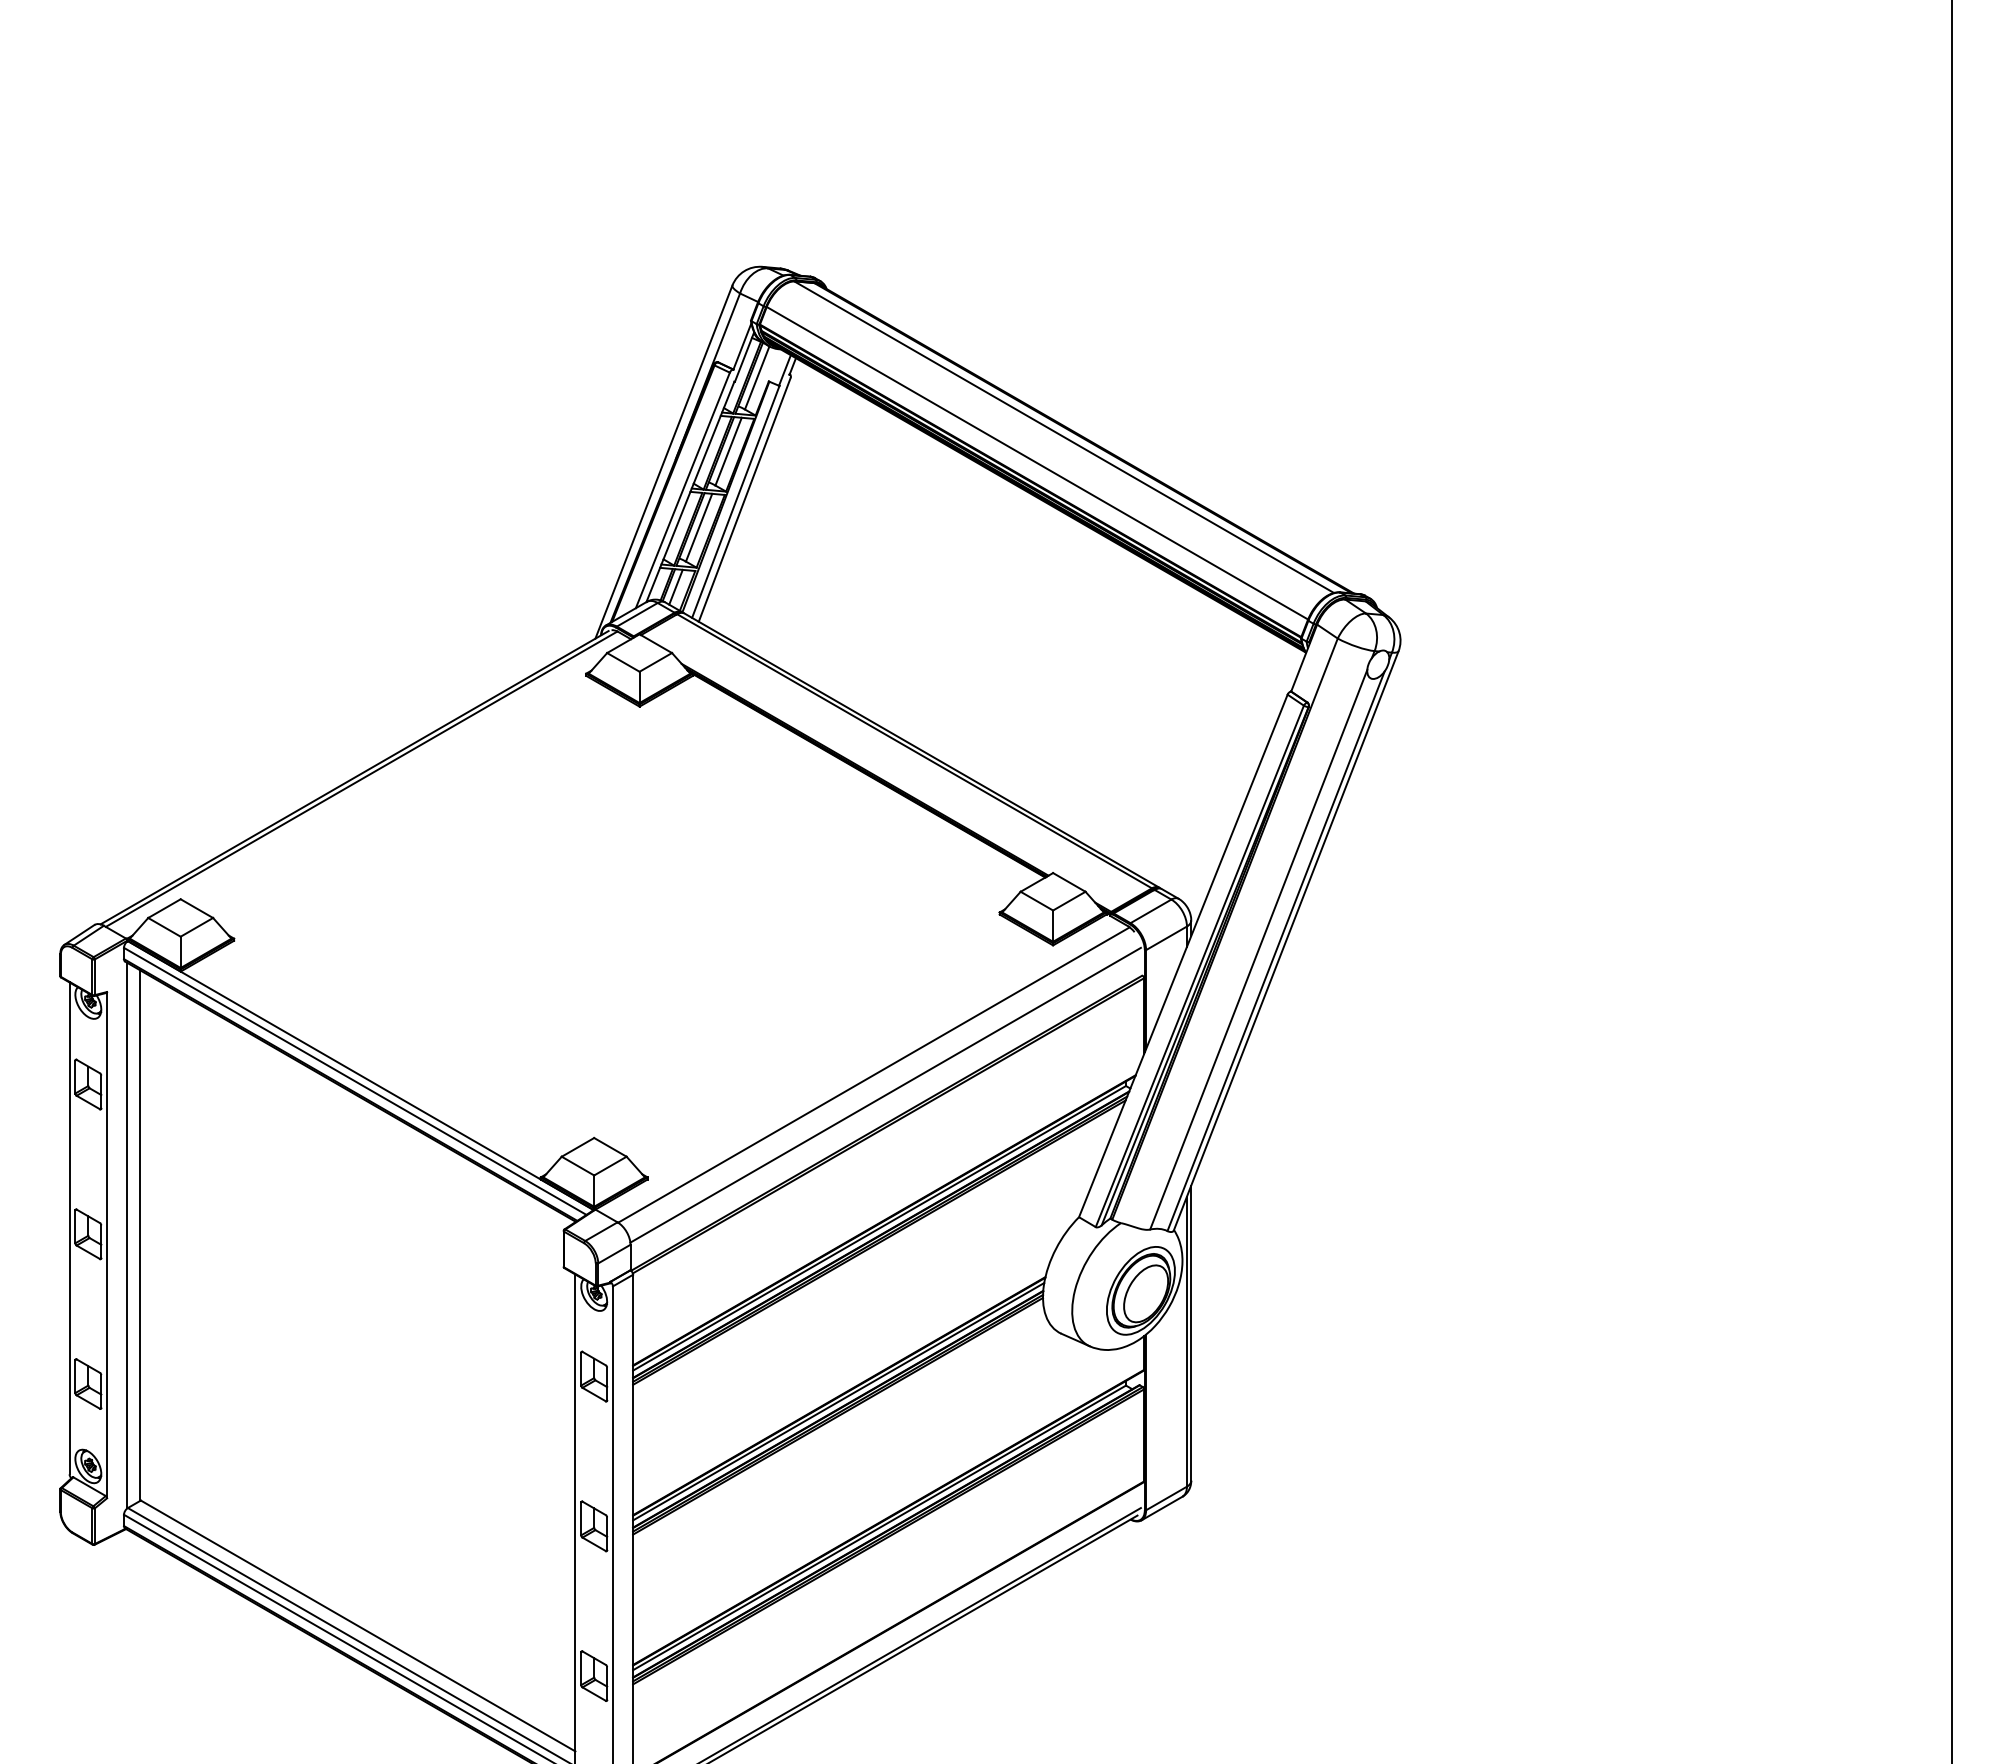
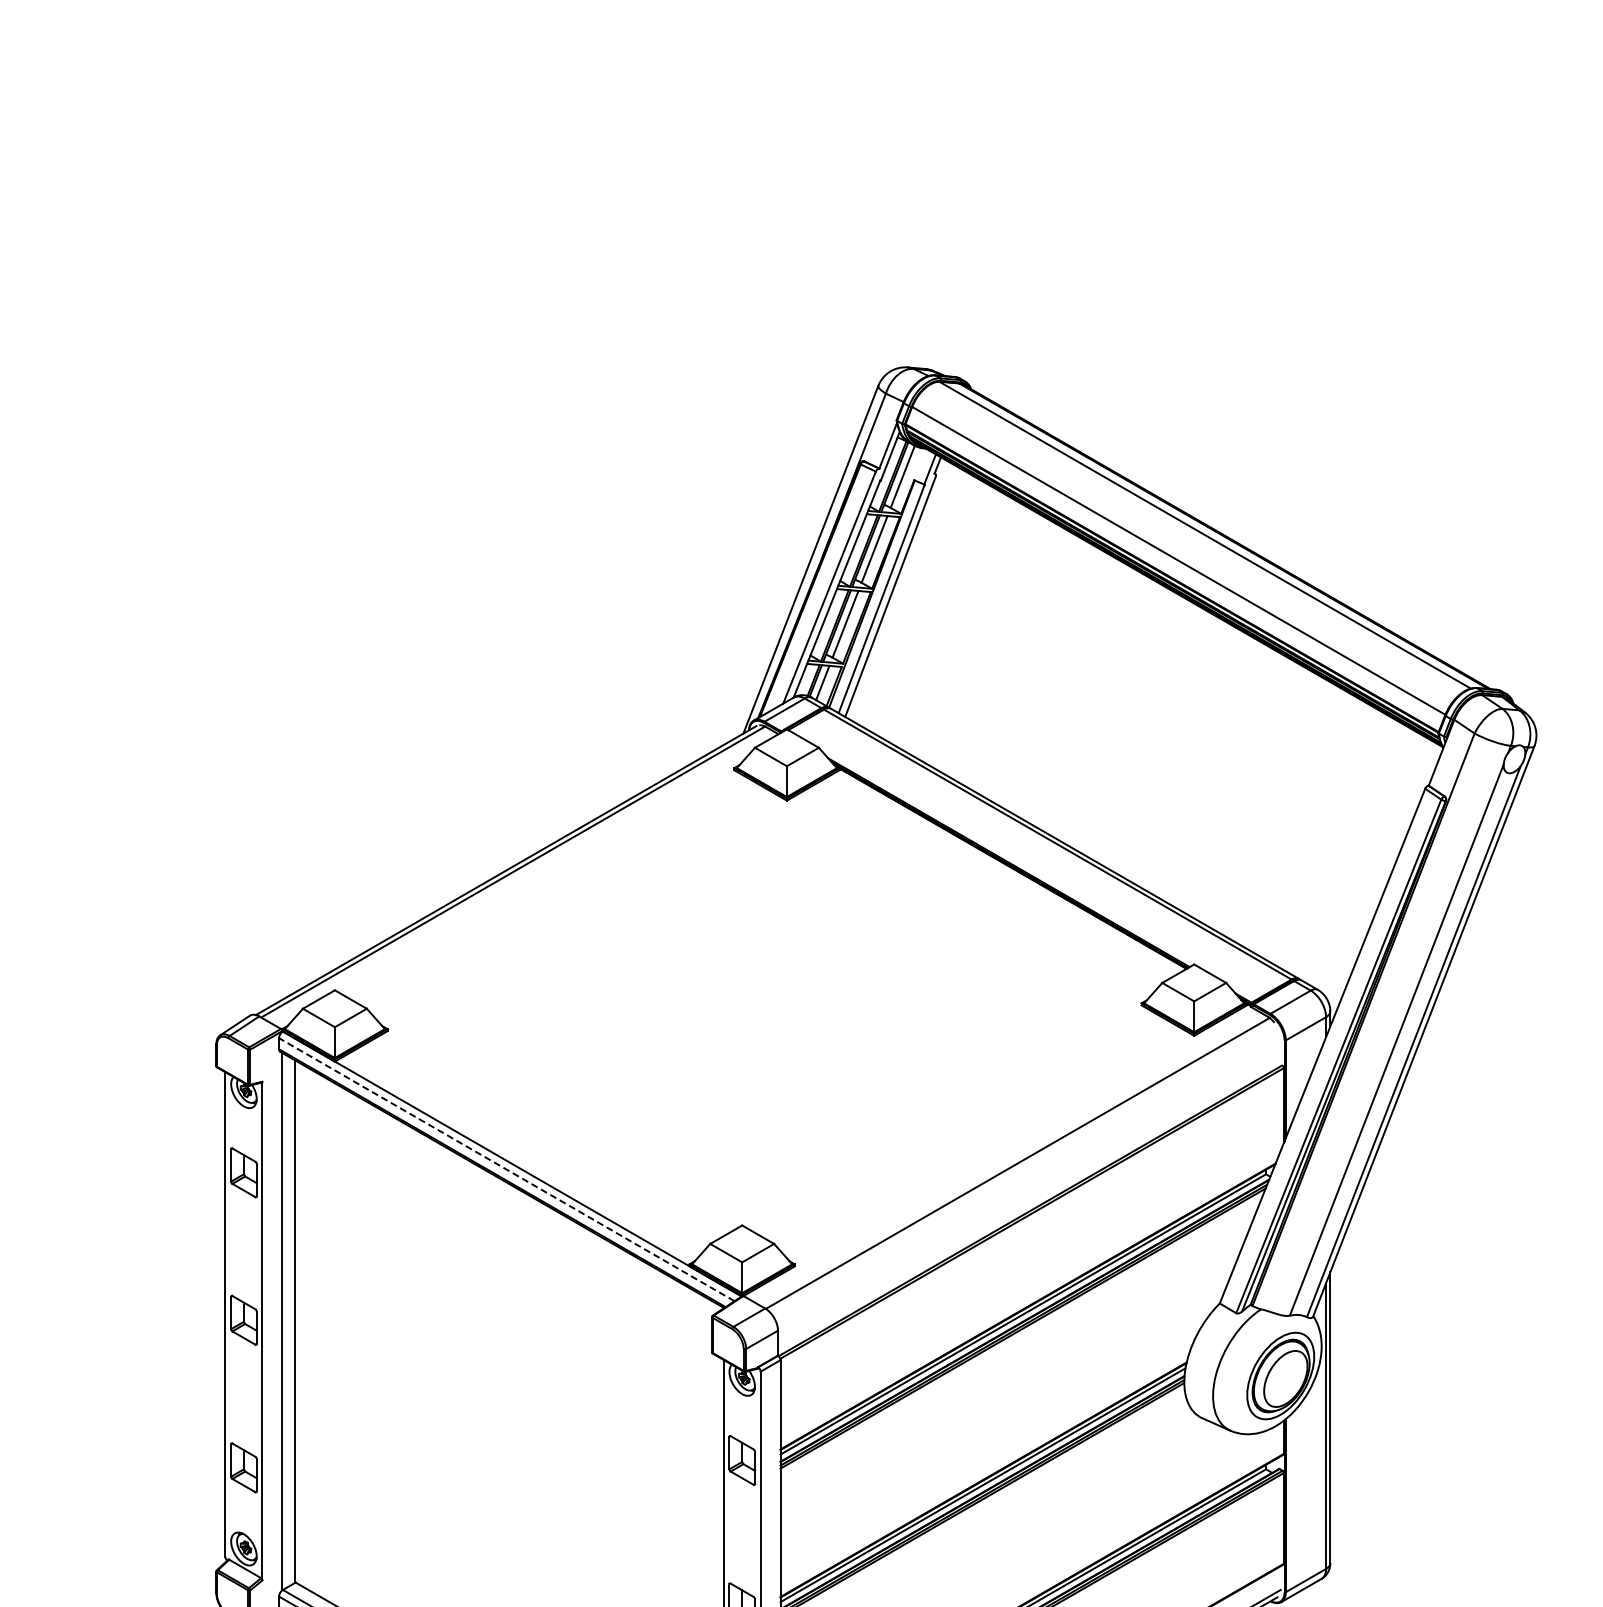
line: (354, 1081) -> (506, 1169), solid -> dashed
line: (885, 1094) -> (1029, 1182), removed

